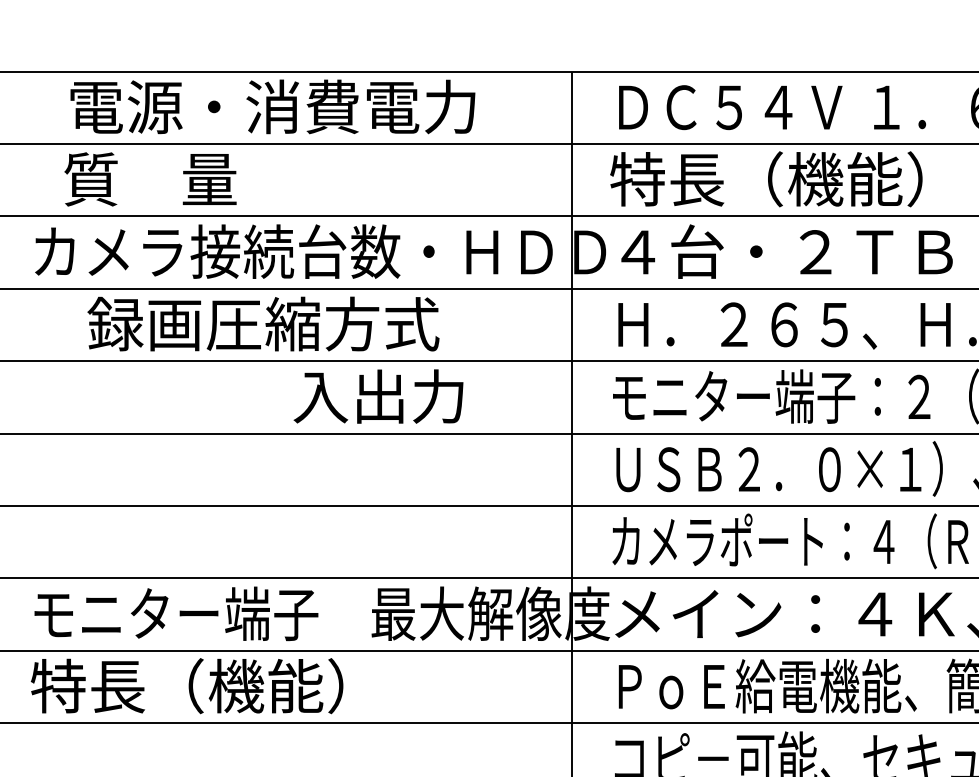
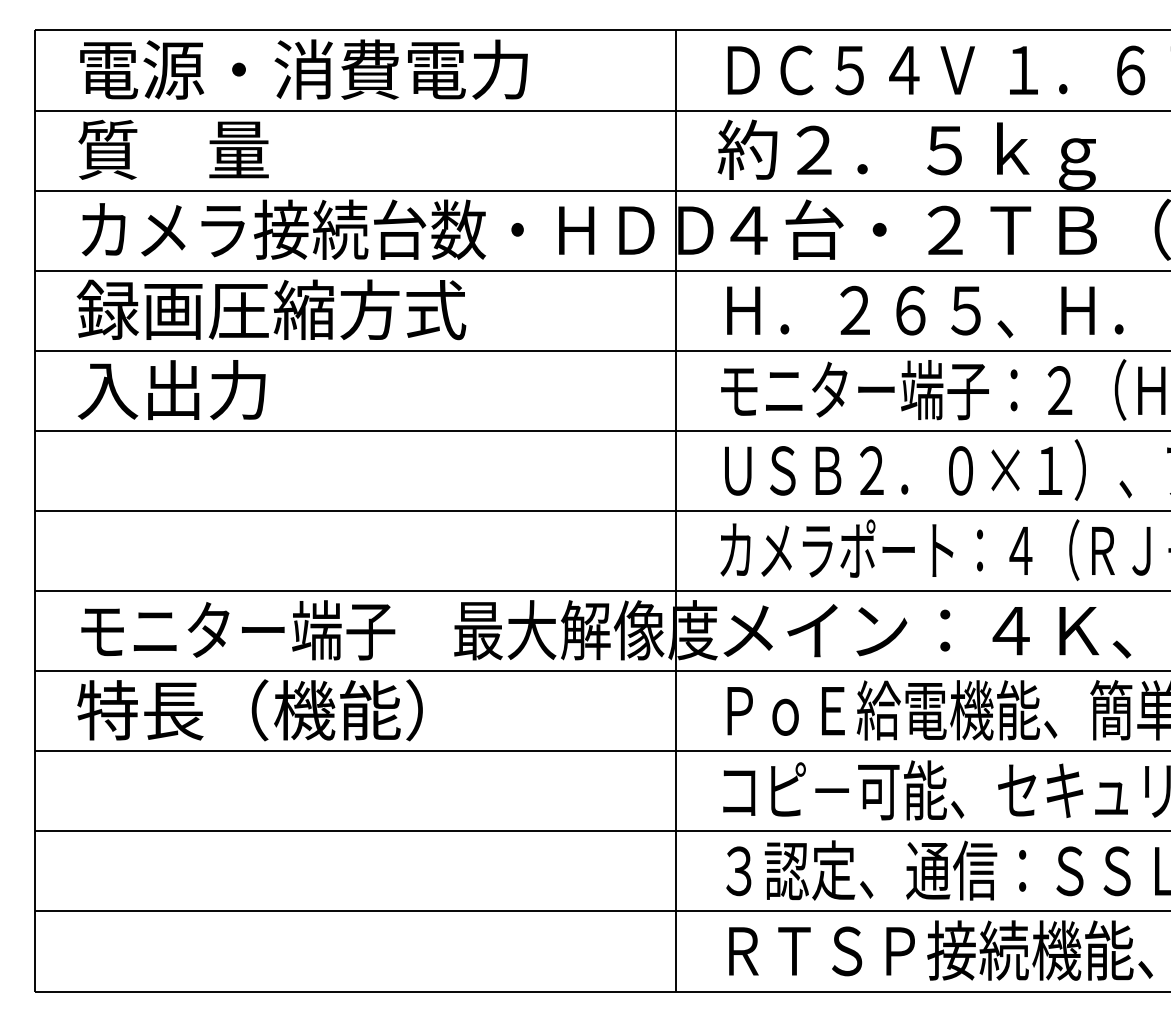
text: (272, 106) -> (303, 69), moved
text: (150, 179) -> (173, 149), moved
text: (780, 182) -> (906, 153), 特長（機能） -> 約２．５ｋｇ
text: (263, 323) -> (271, 309), moved
text: (378, 396) -> (171, 390), moved

